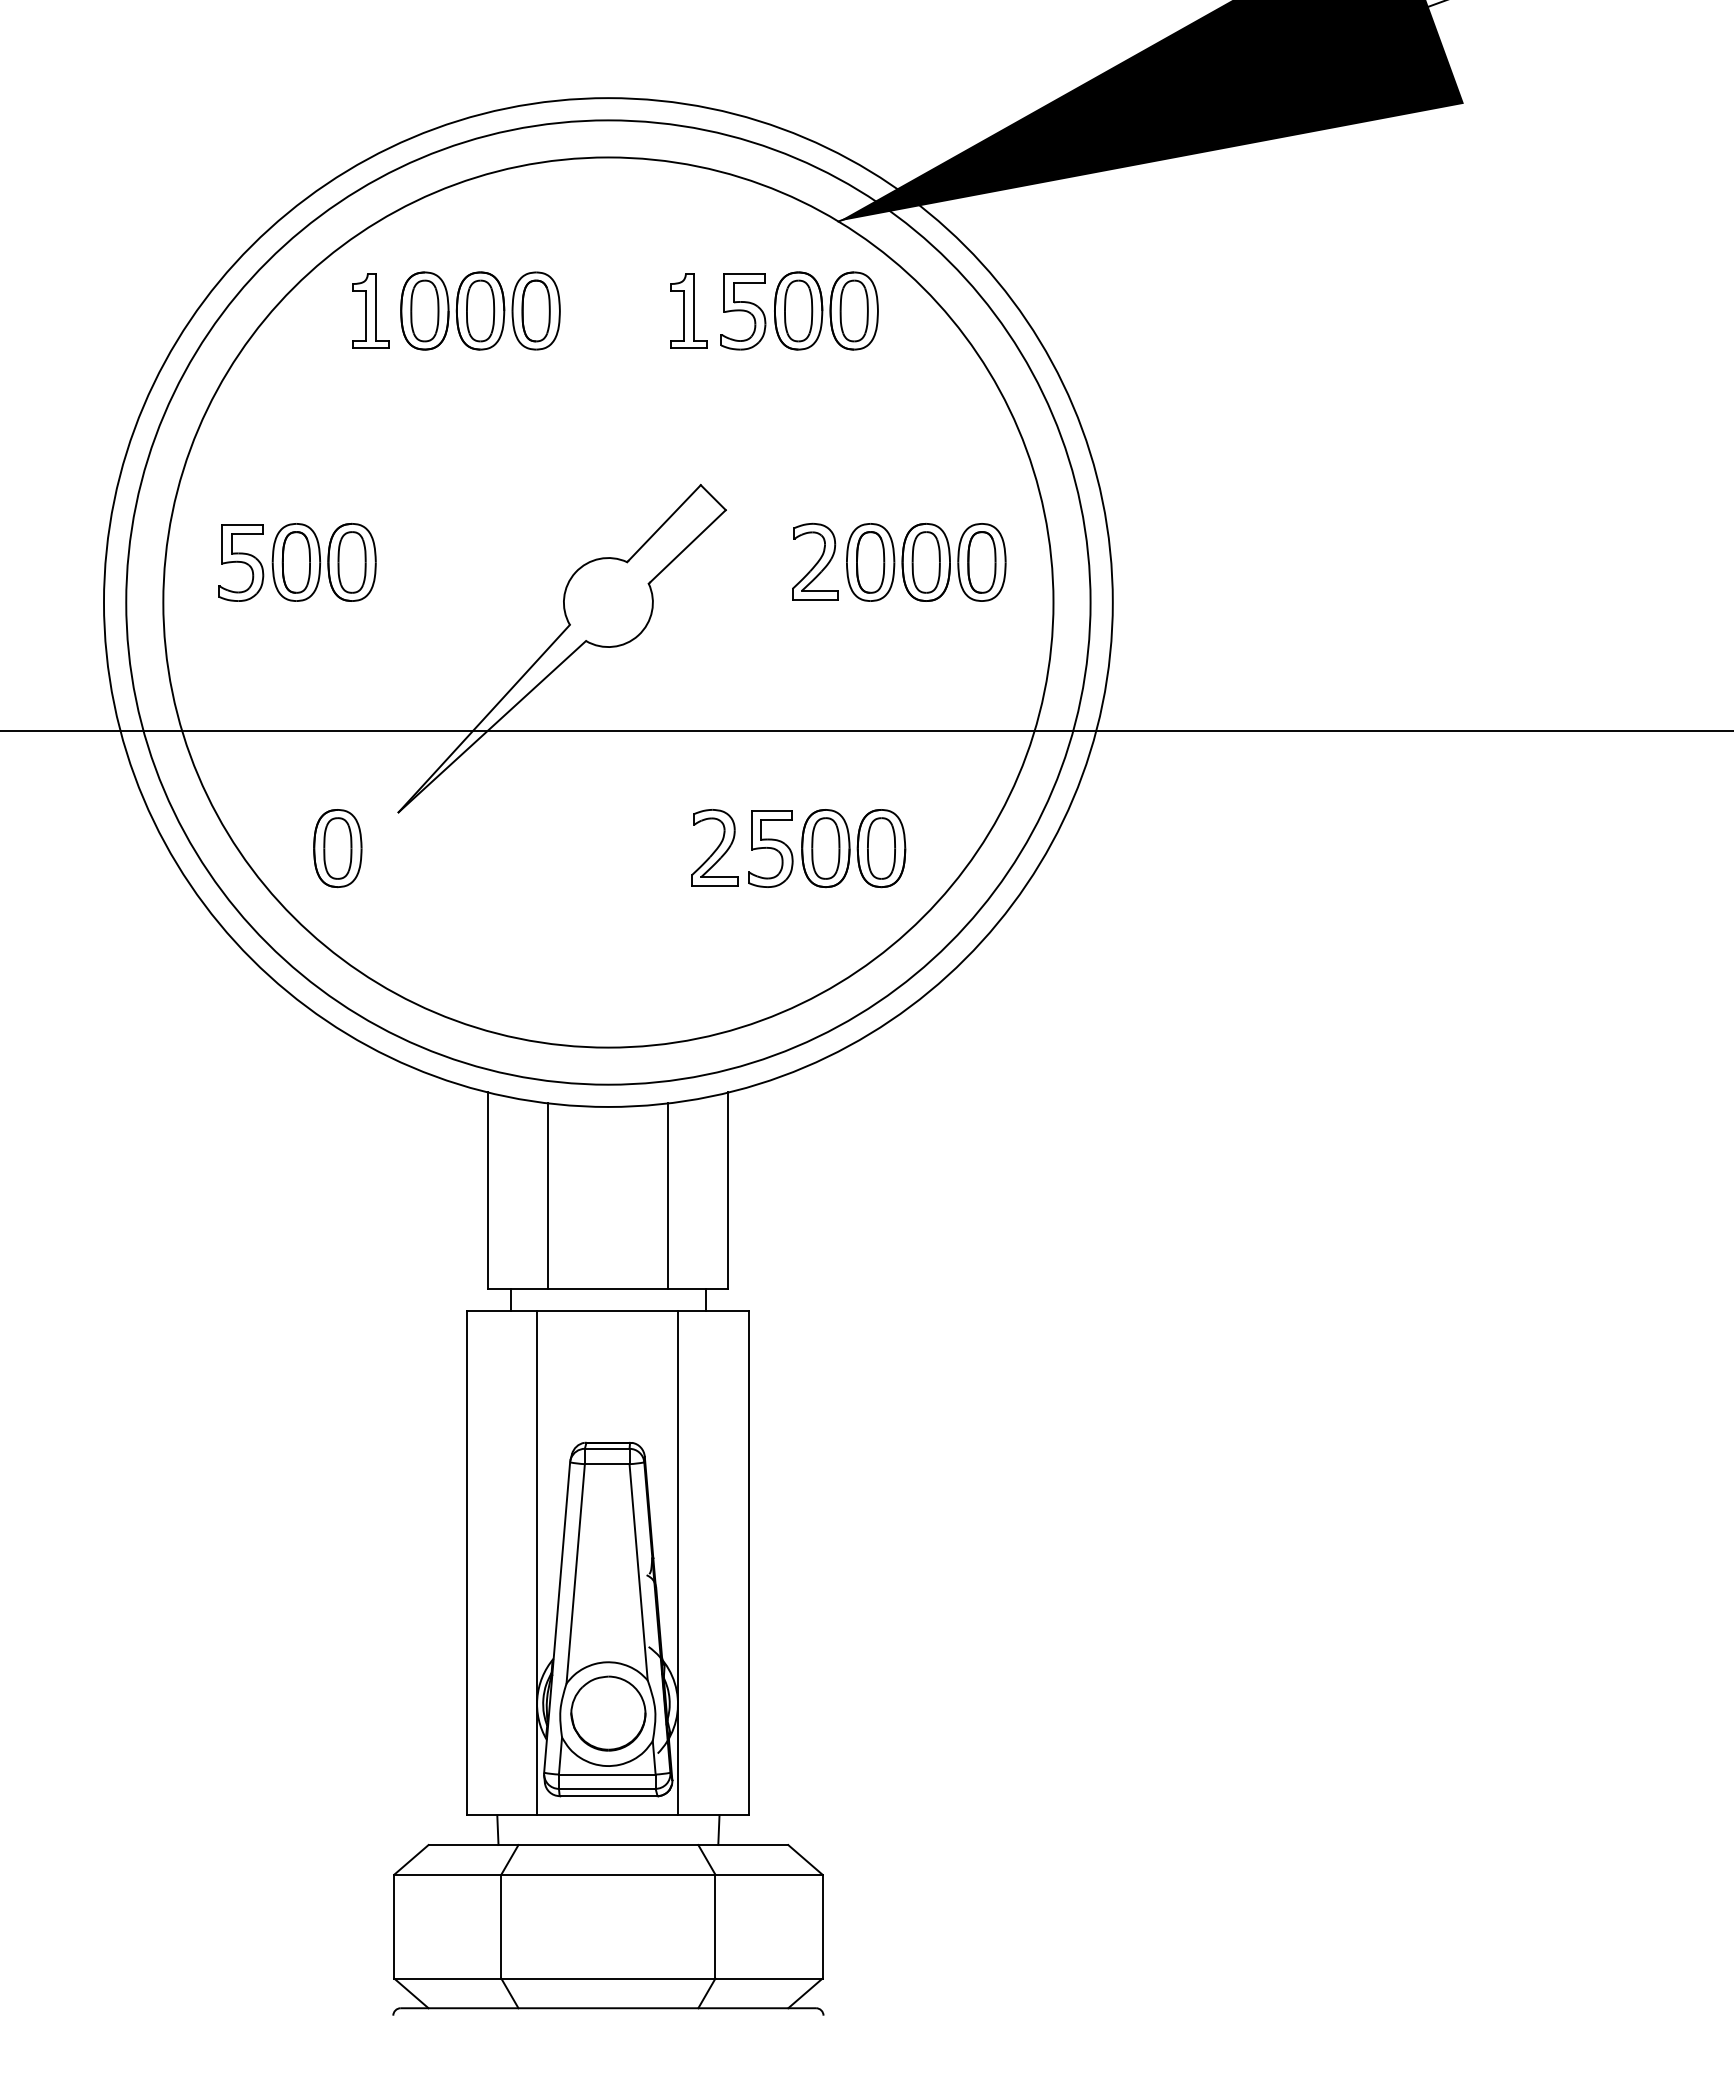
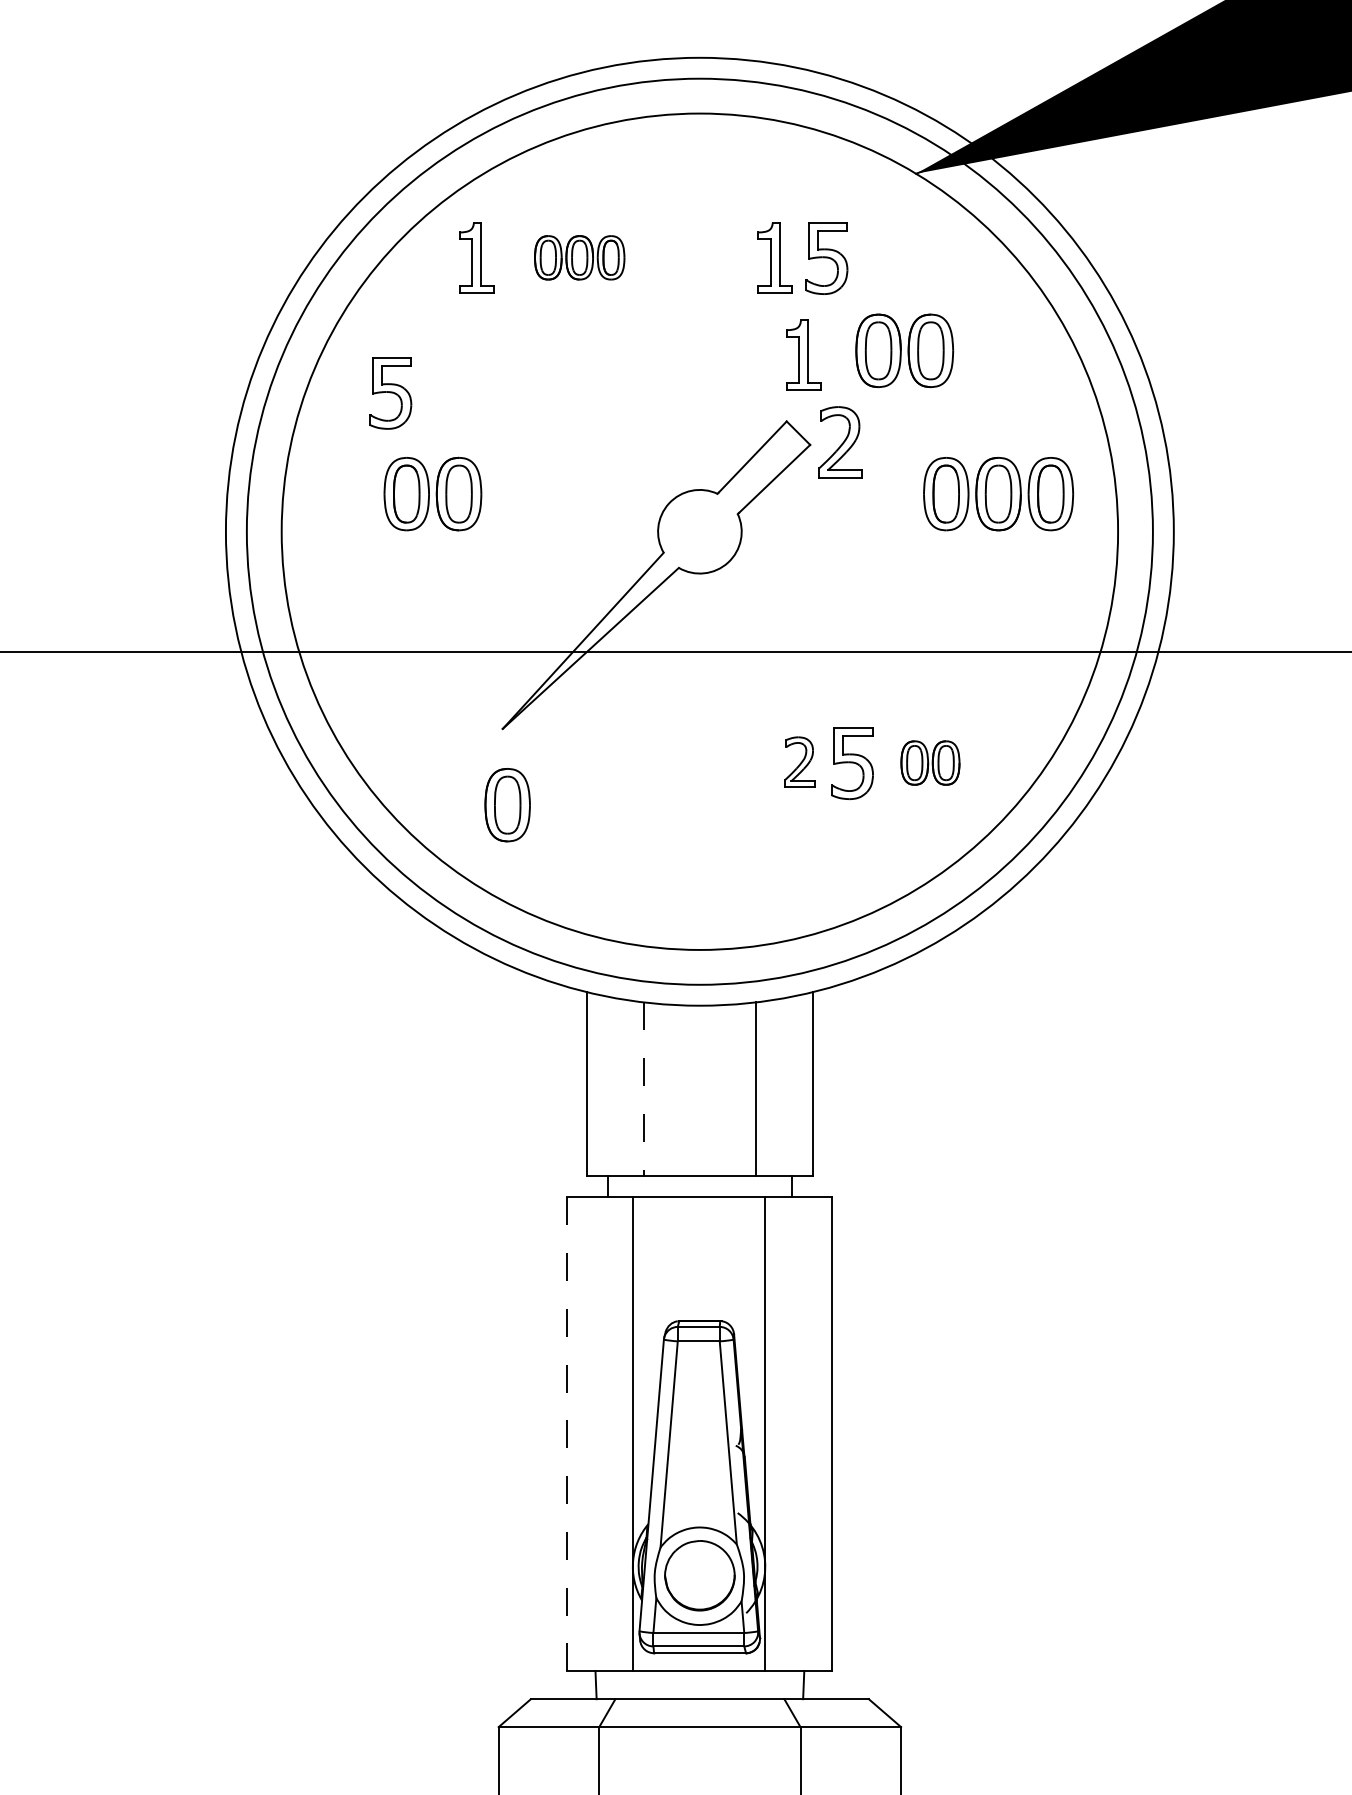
part: (480, 310) -> (579, 257), size x0.6
part: (826, 310) -> (904, 350), moved
part: (718, 414) -> (803, 355), added
part: (815, 561) -> (840, 442), moved
part: (241, 562) -> (390, 392), moved
part: (714, 847) -> (799, 761), size x0.7
part: (337, 848) -> (507, 805), moved
part: (853, 848) -> (930, 762), size x0.6
line: (548, 1196) -> (643, 1089), solid -> dashed
line: (467, 1563) -> (567, 1434), solid -> dashed

